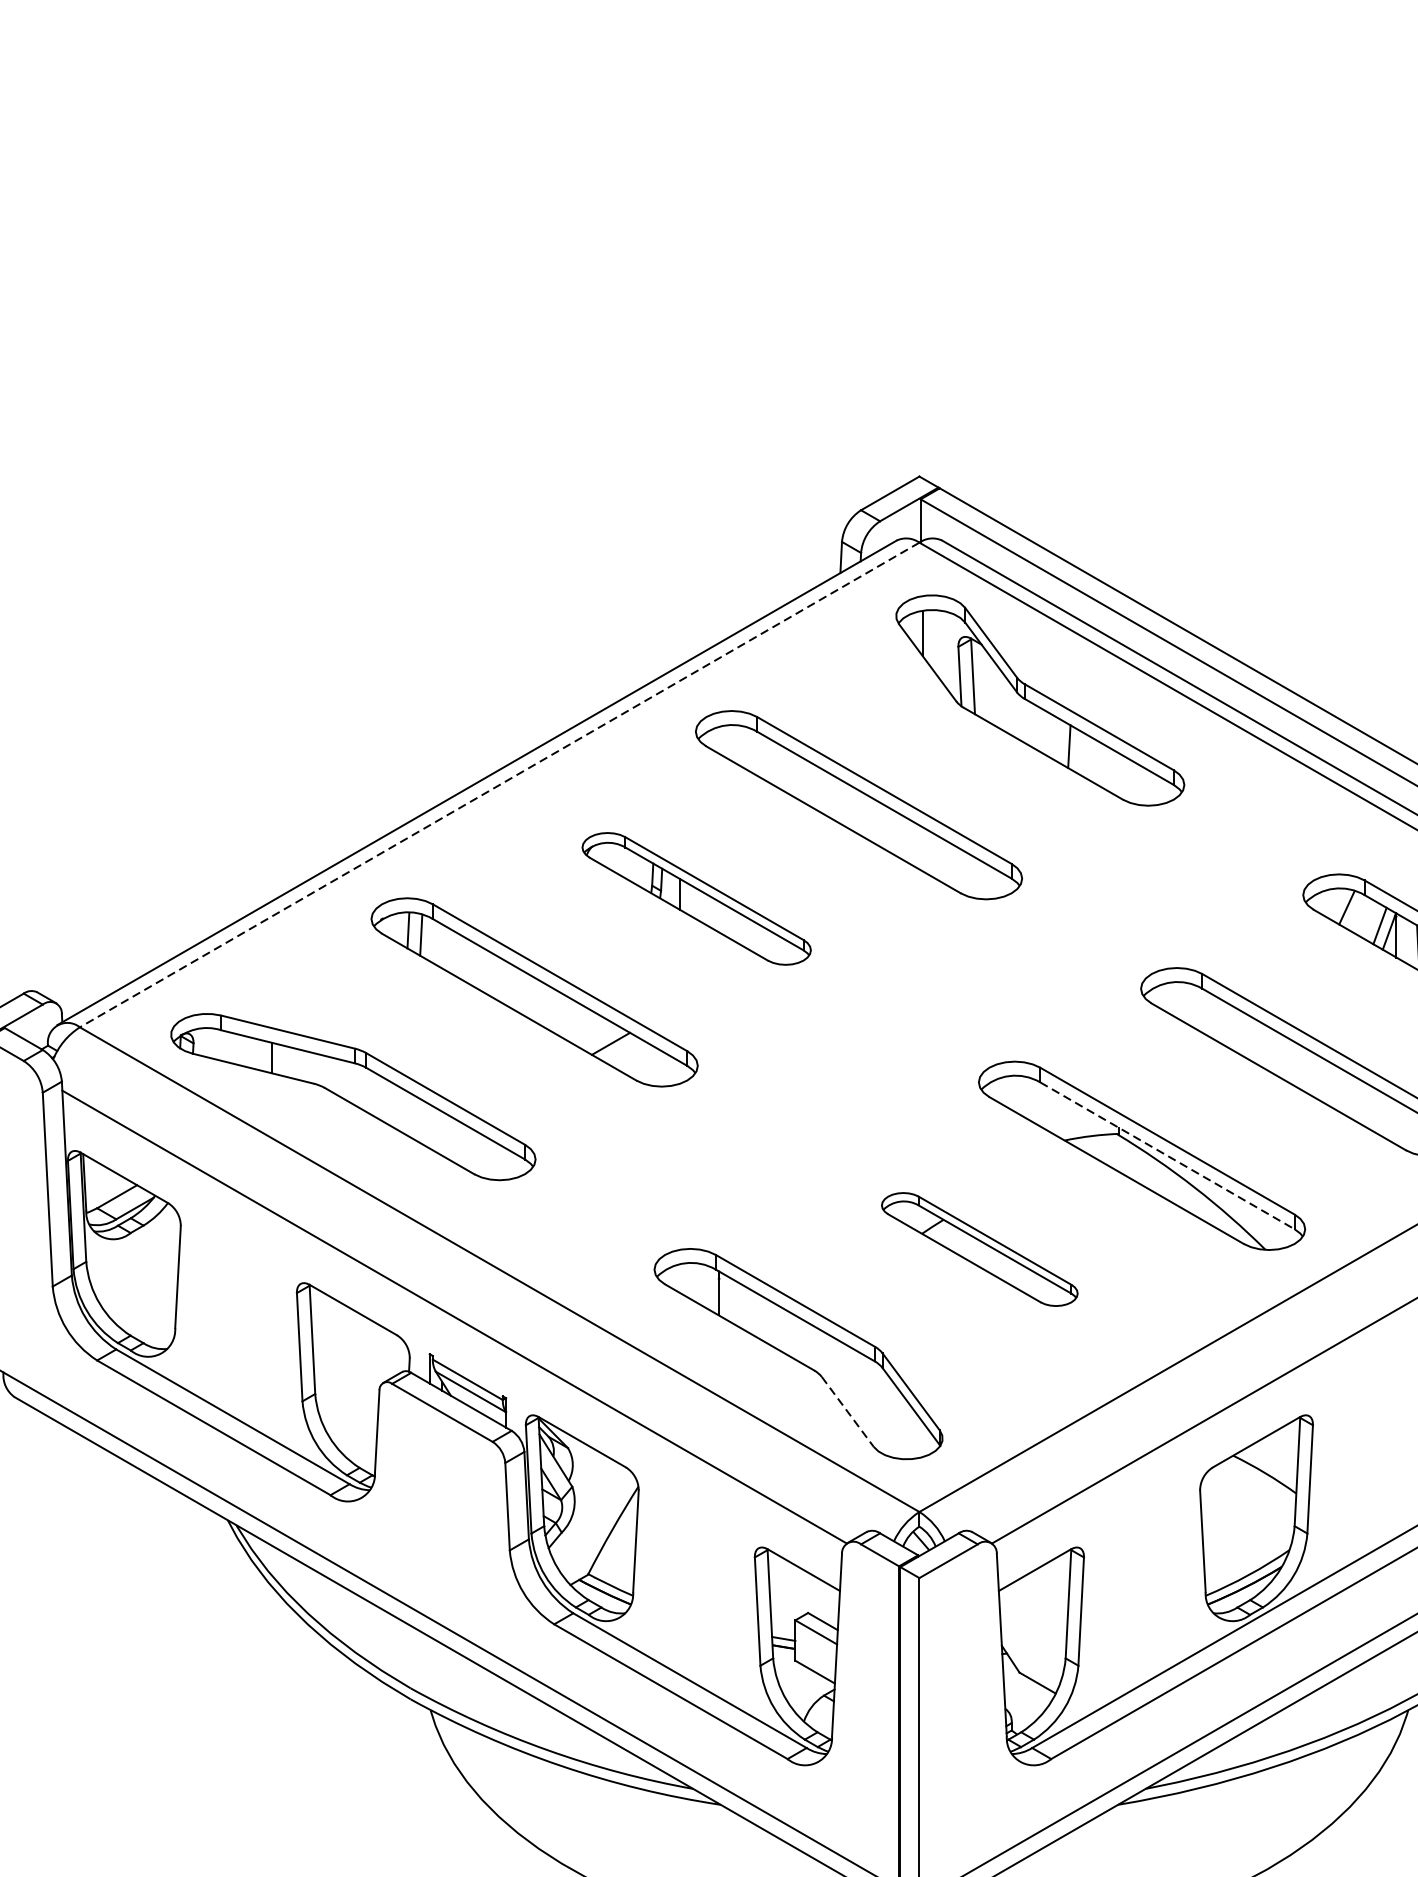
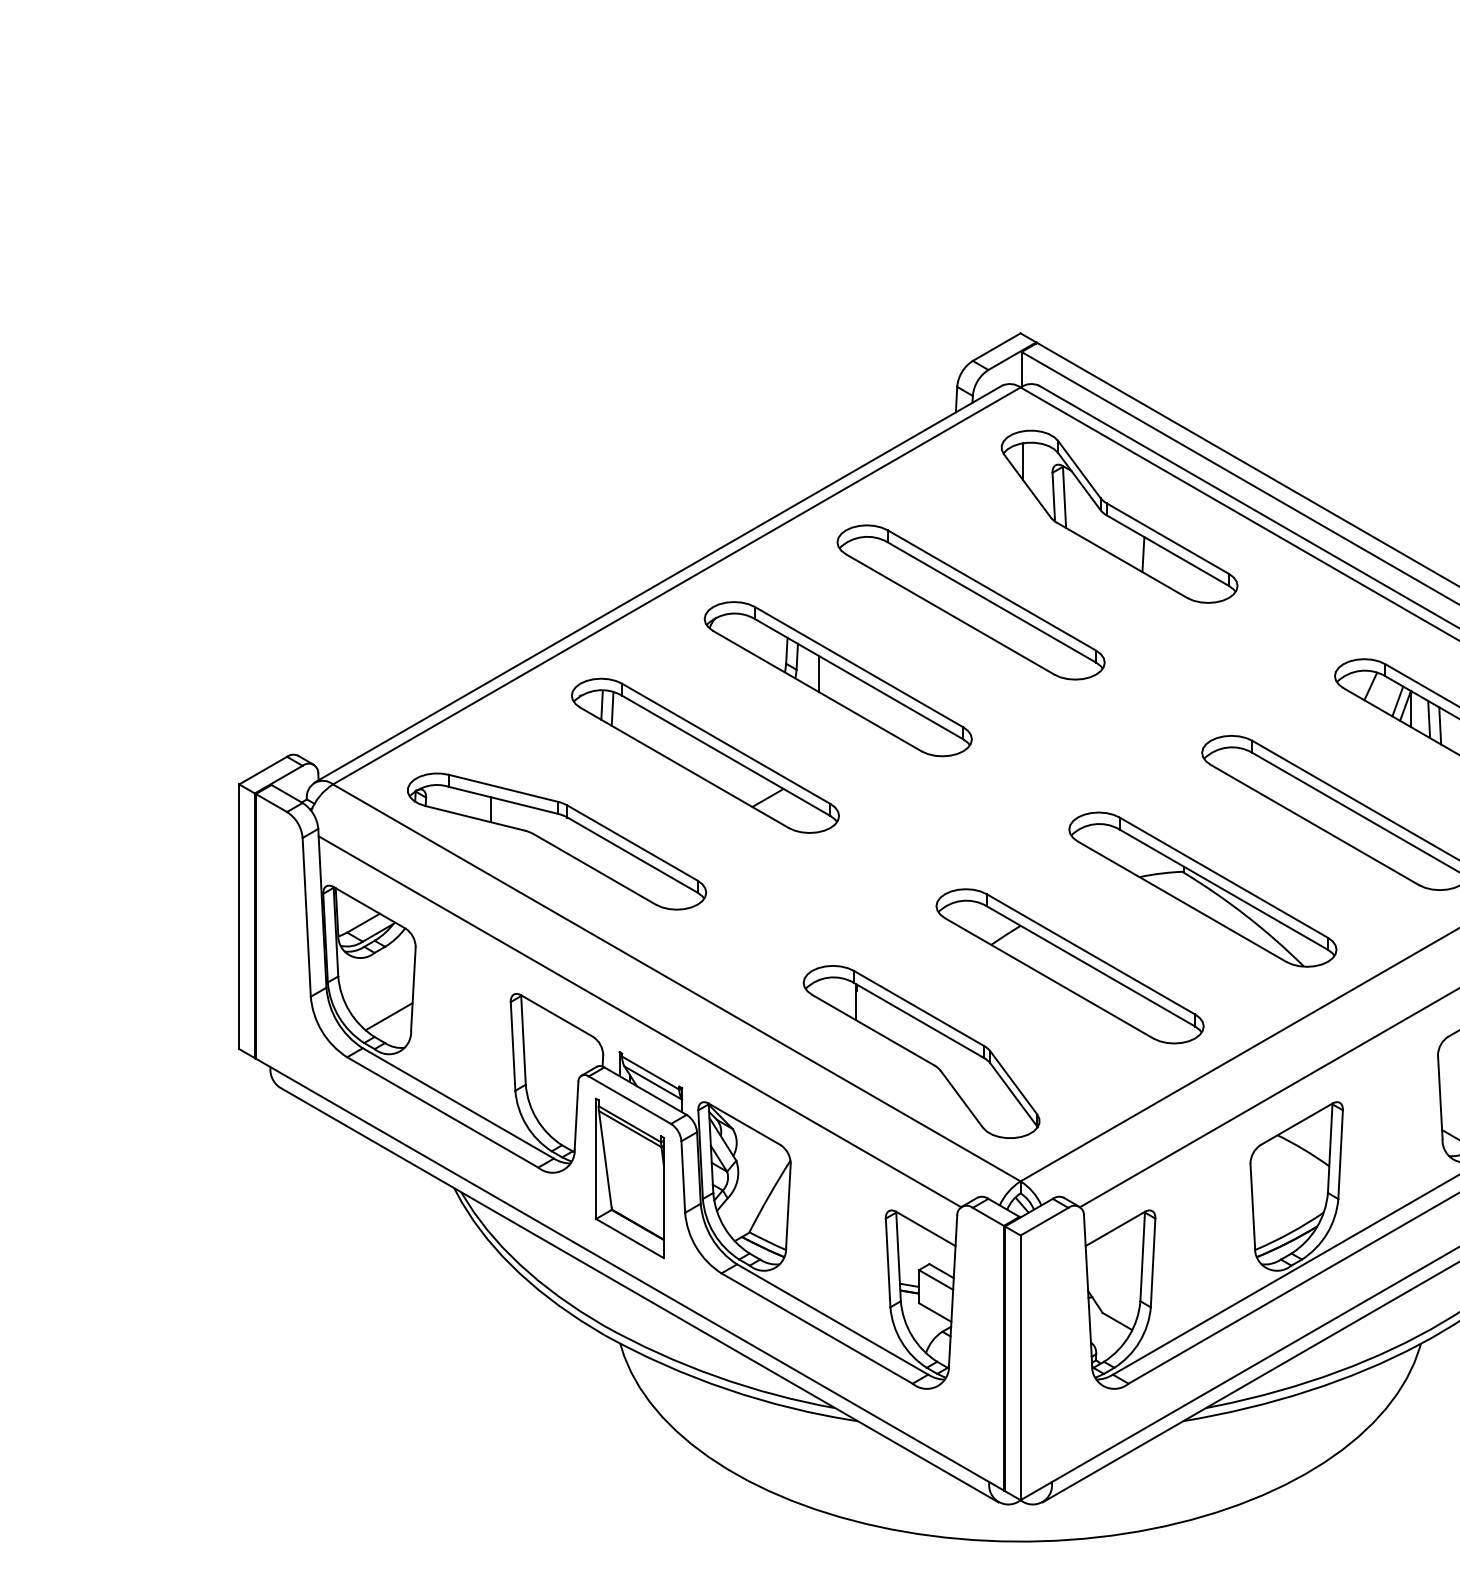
line: (499, 784) -> (676, 585), dashed -> solid
part: (695, 899) -> (837, 679), size x1.43
line: (1168, 1155) -> (1224, 889), dashed -> solid
part: (979, 1249) -> (1069, 966), size x1.67
line: (147, 1310) -> (388, 1016), added
line: (847, 1412) -> (961, 1099), dashed -> solid
part: (441, 1507) -> (629, 1177), added

